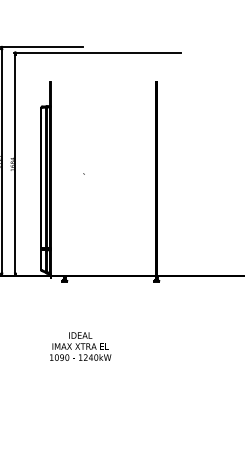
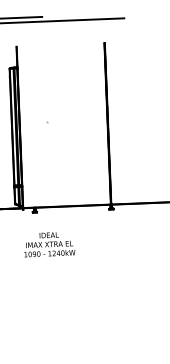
text: (80, 346) -> (49, 244), moved

